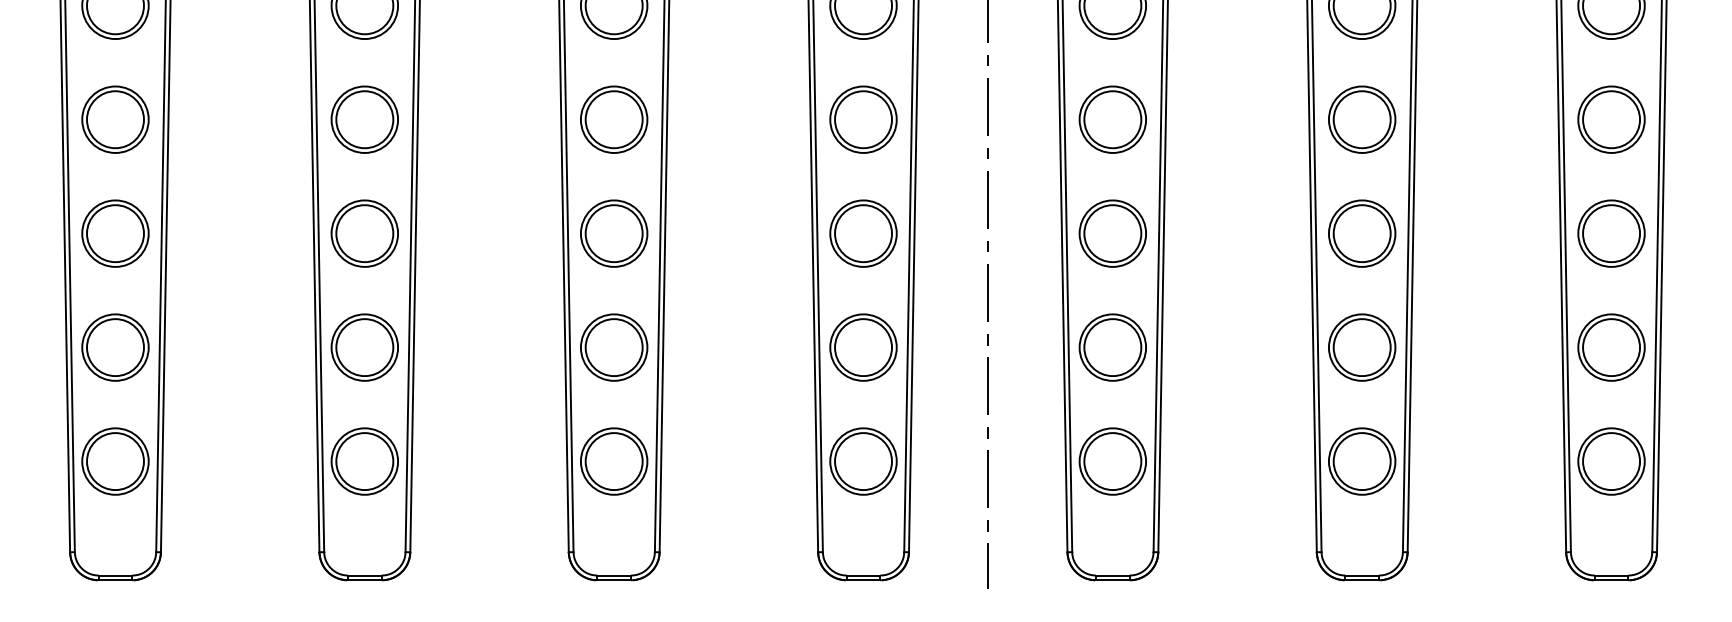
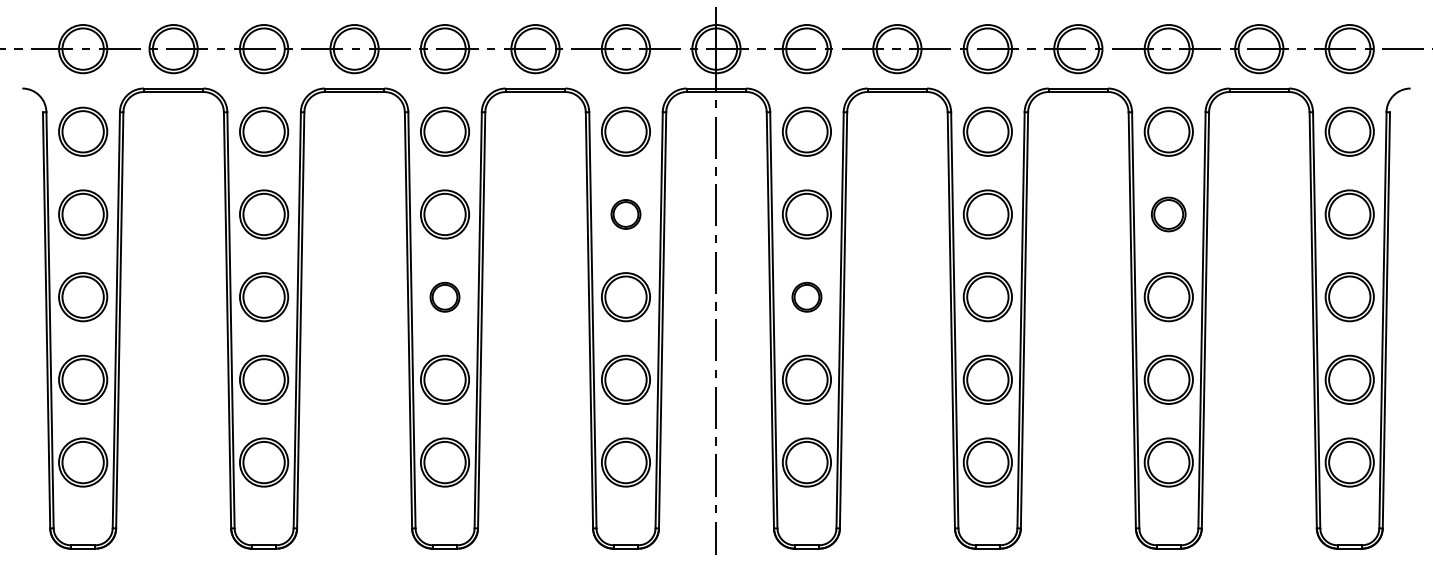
part: (862, 119) -> (625, 214), size x0.6
part: (1611, 119) -> (1168, 214), size x0.7
part: (613, 234) -> (444, 297), size x0.6
part: (1112, 234) -> (806, 297), size x0.6

